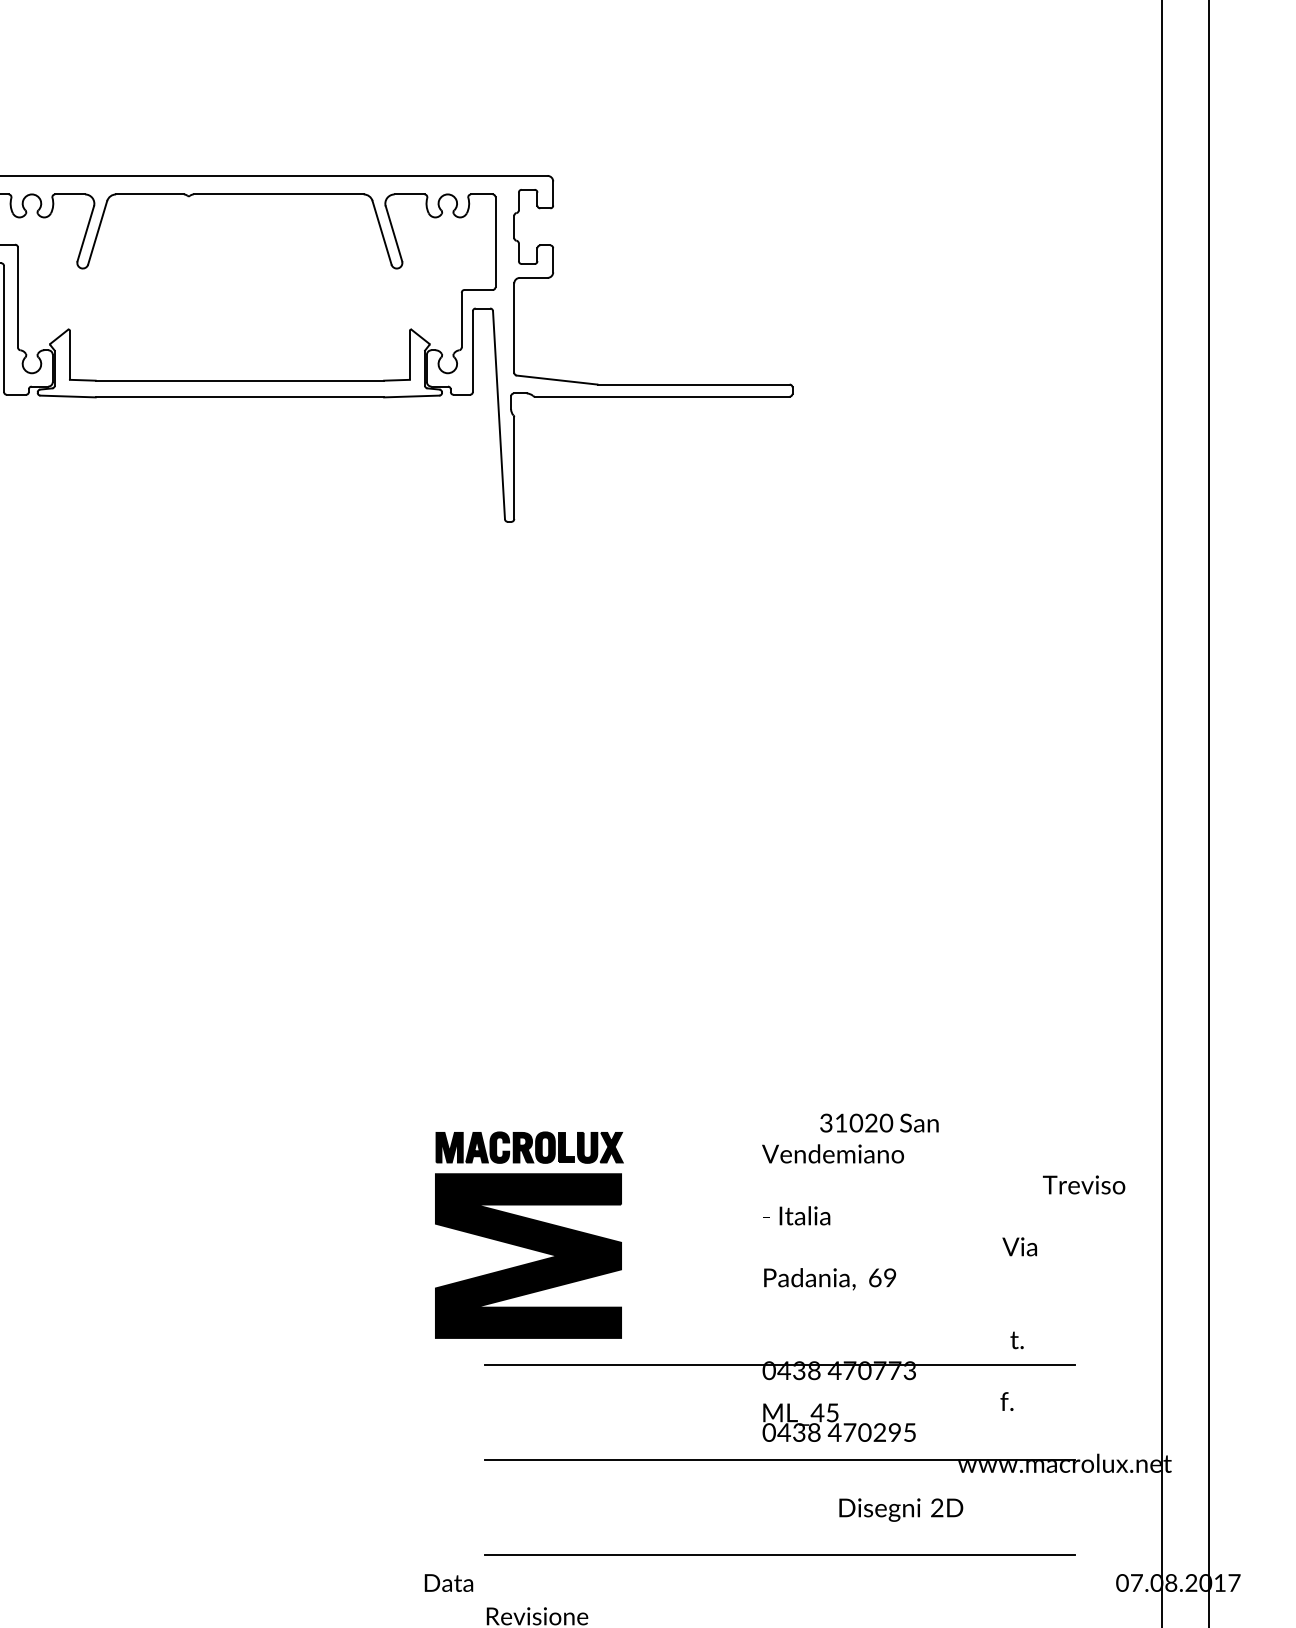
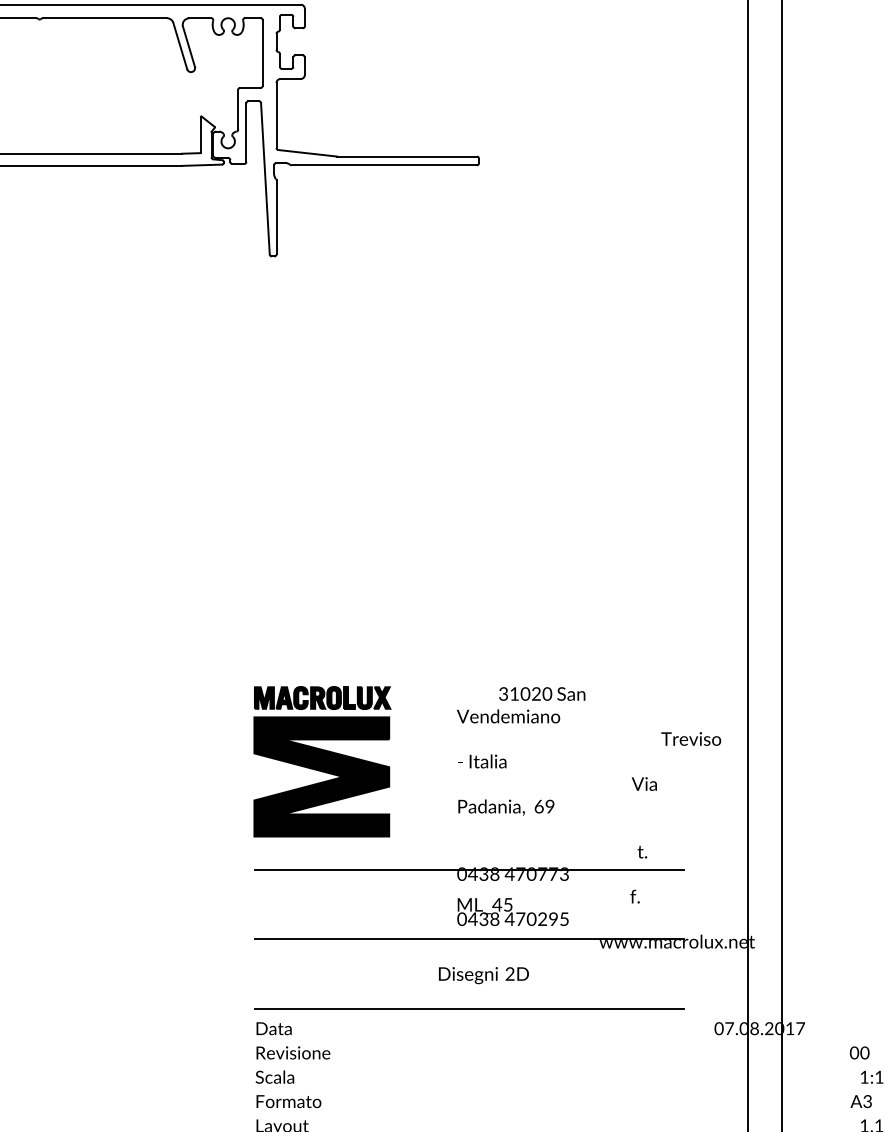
part: (529, 1234) -> (322, 761), moved
text: (901, 1509) -> (484, 975), moved
text: (448, 1582) -> (273, 1028), moved

